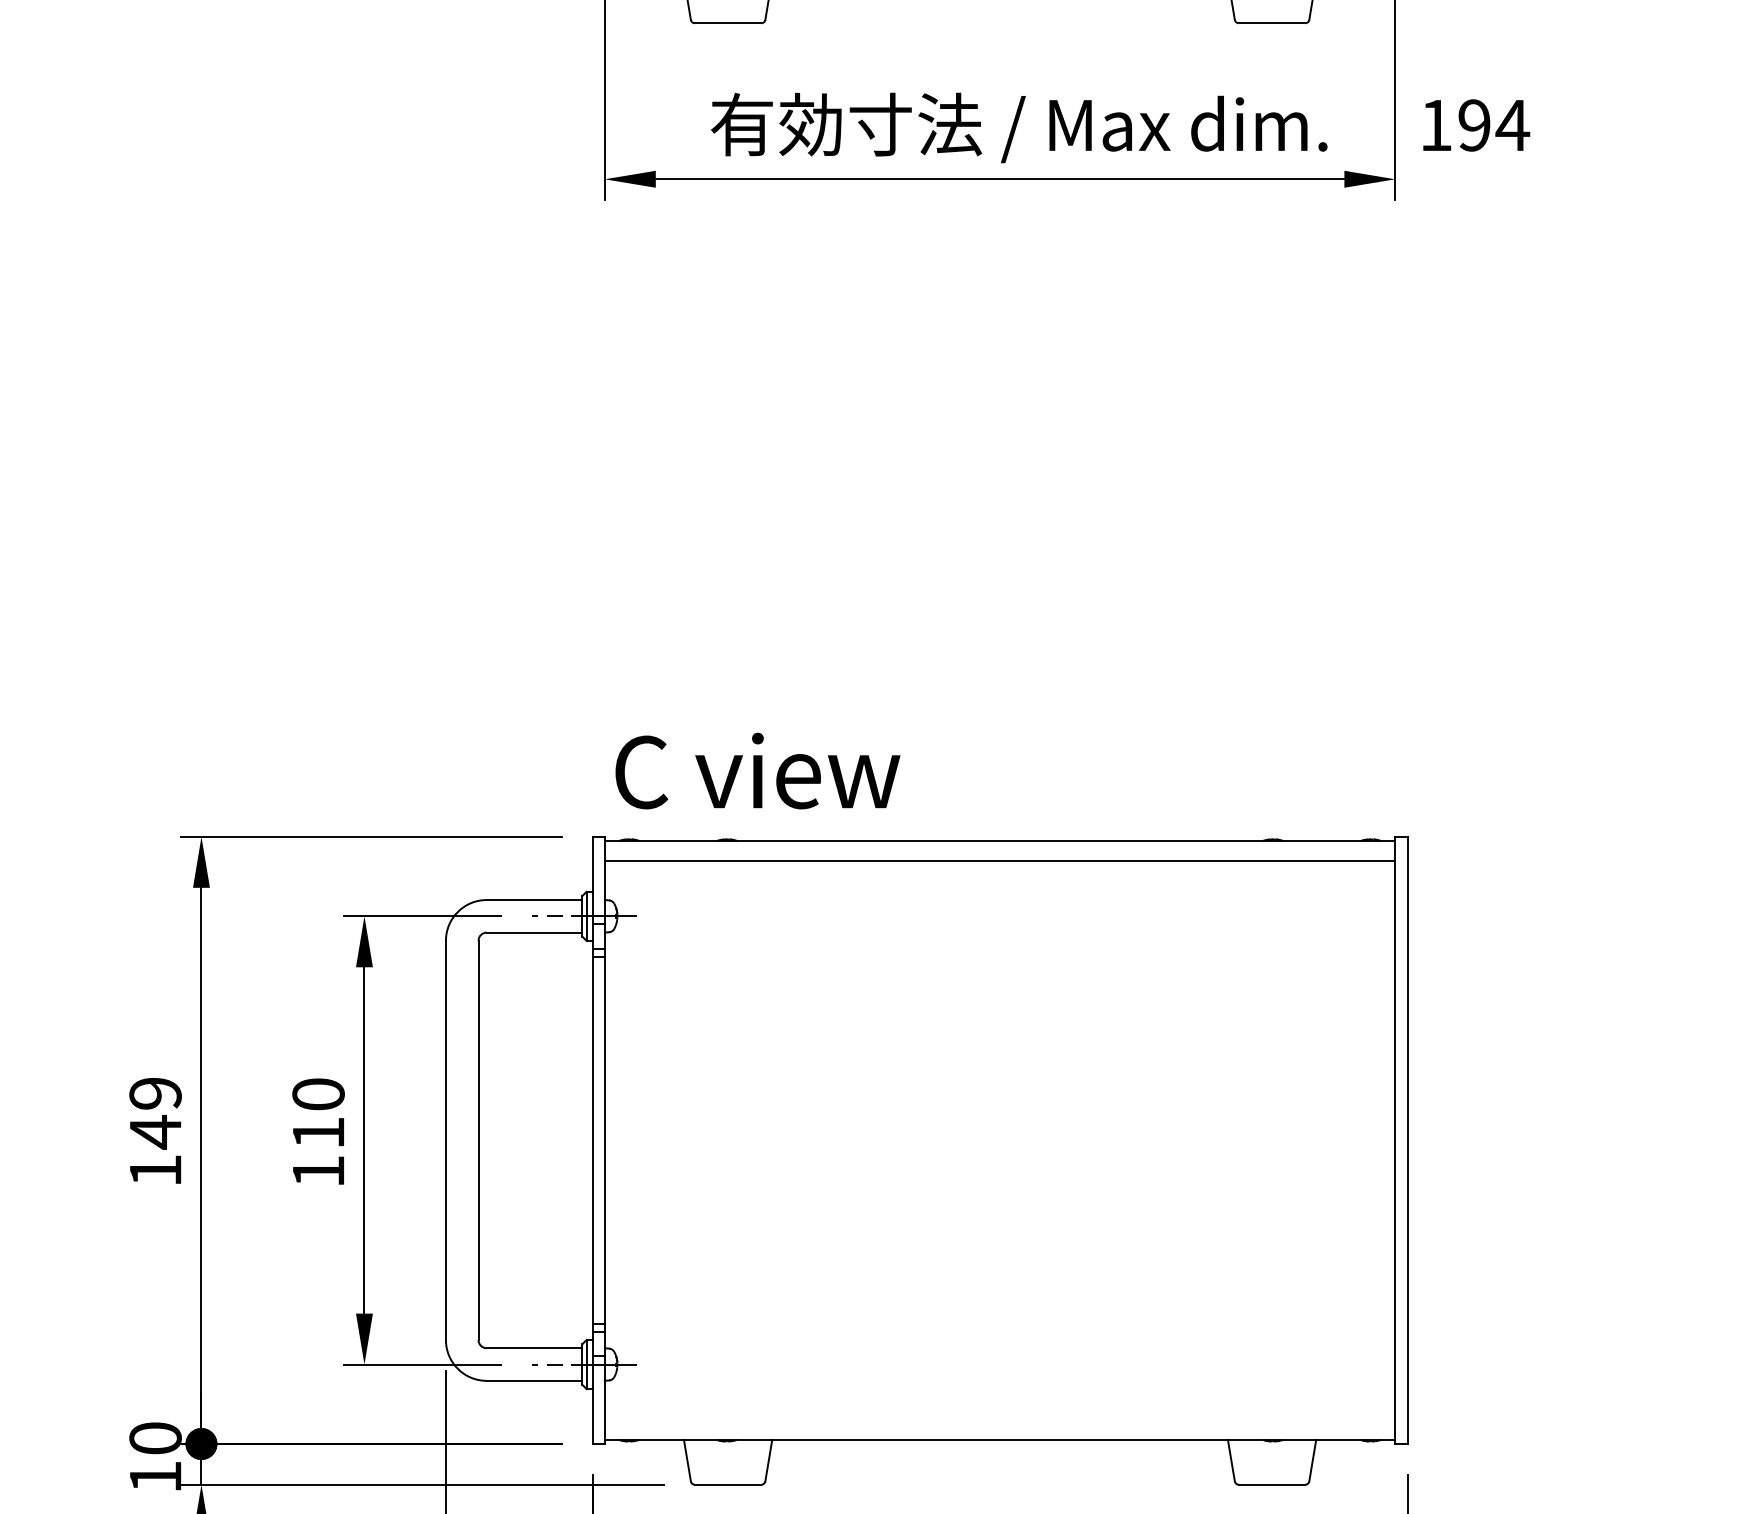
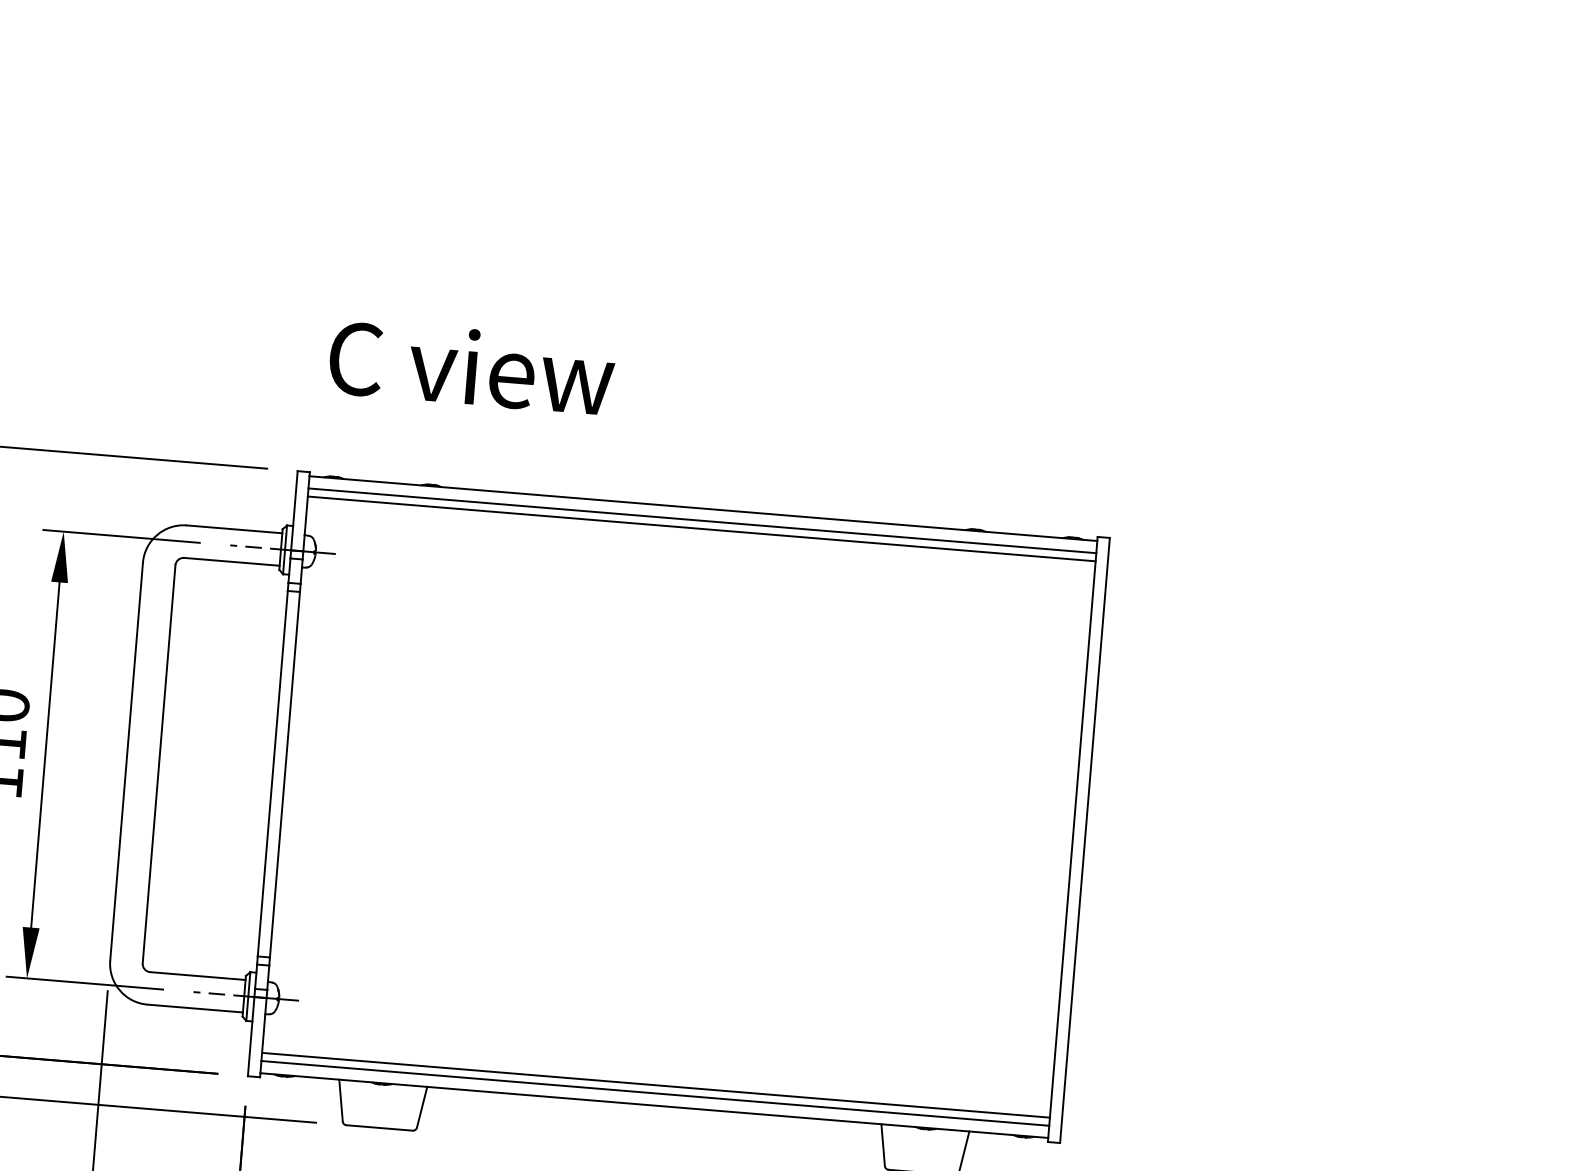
text: (757, 770) -> (471, 366), moved
line: (999, 853) -> (701, 521), added
line: (999, 1419) -> (655, 1085), added
line: (999, 1427) -> (654, 1093), added

